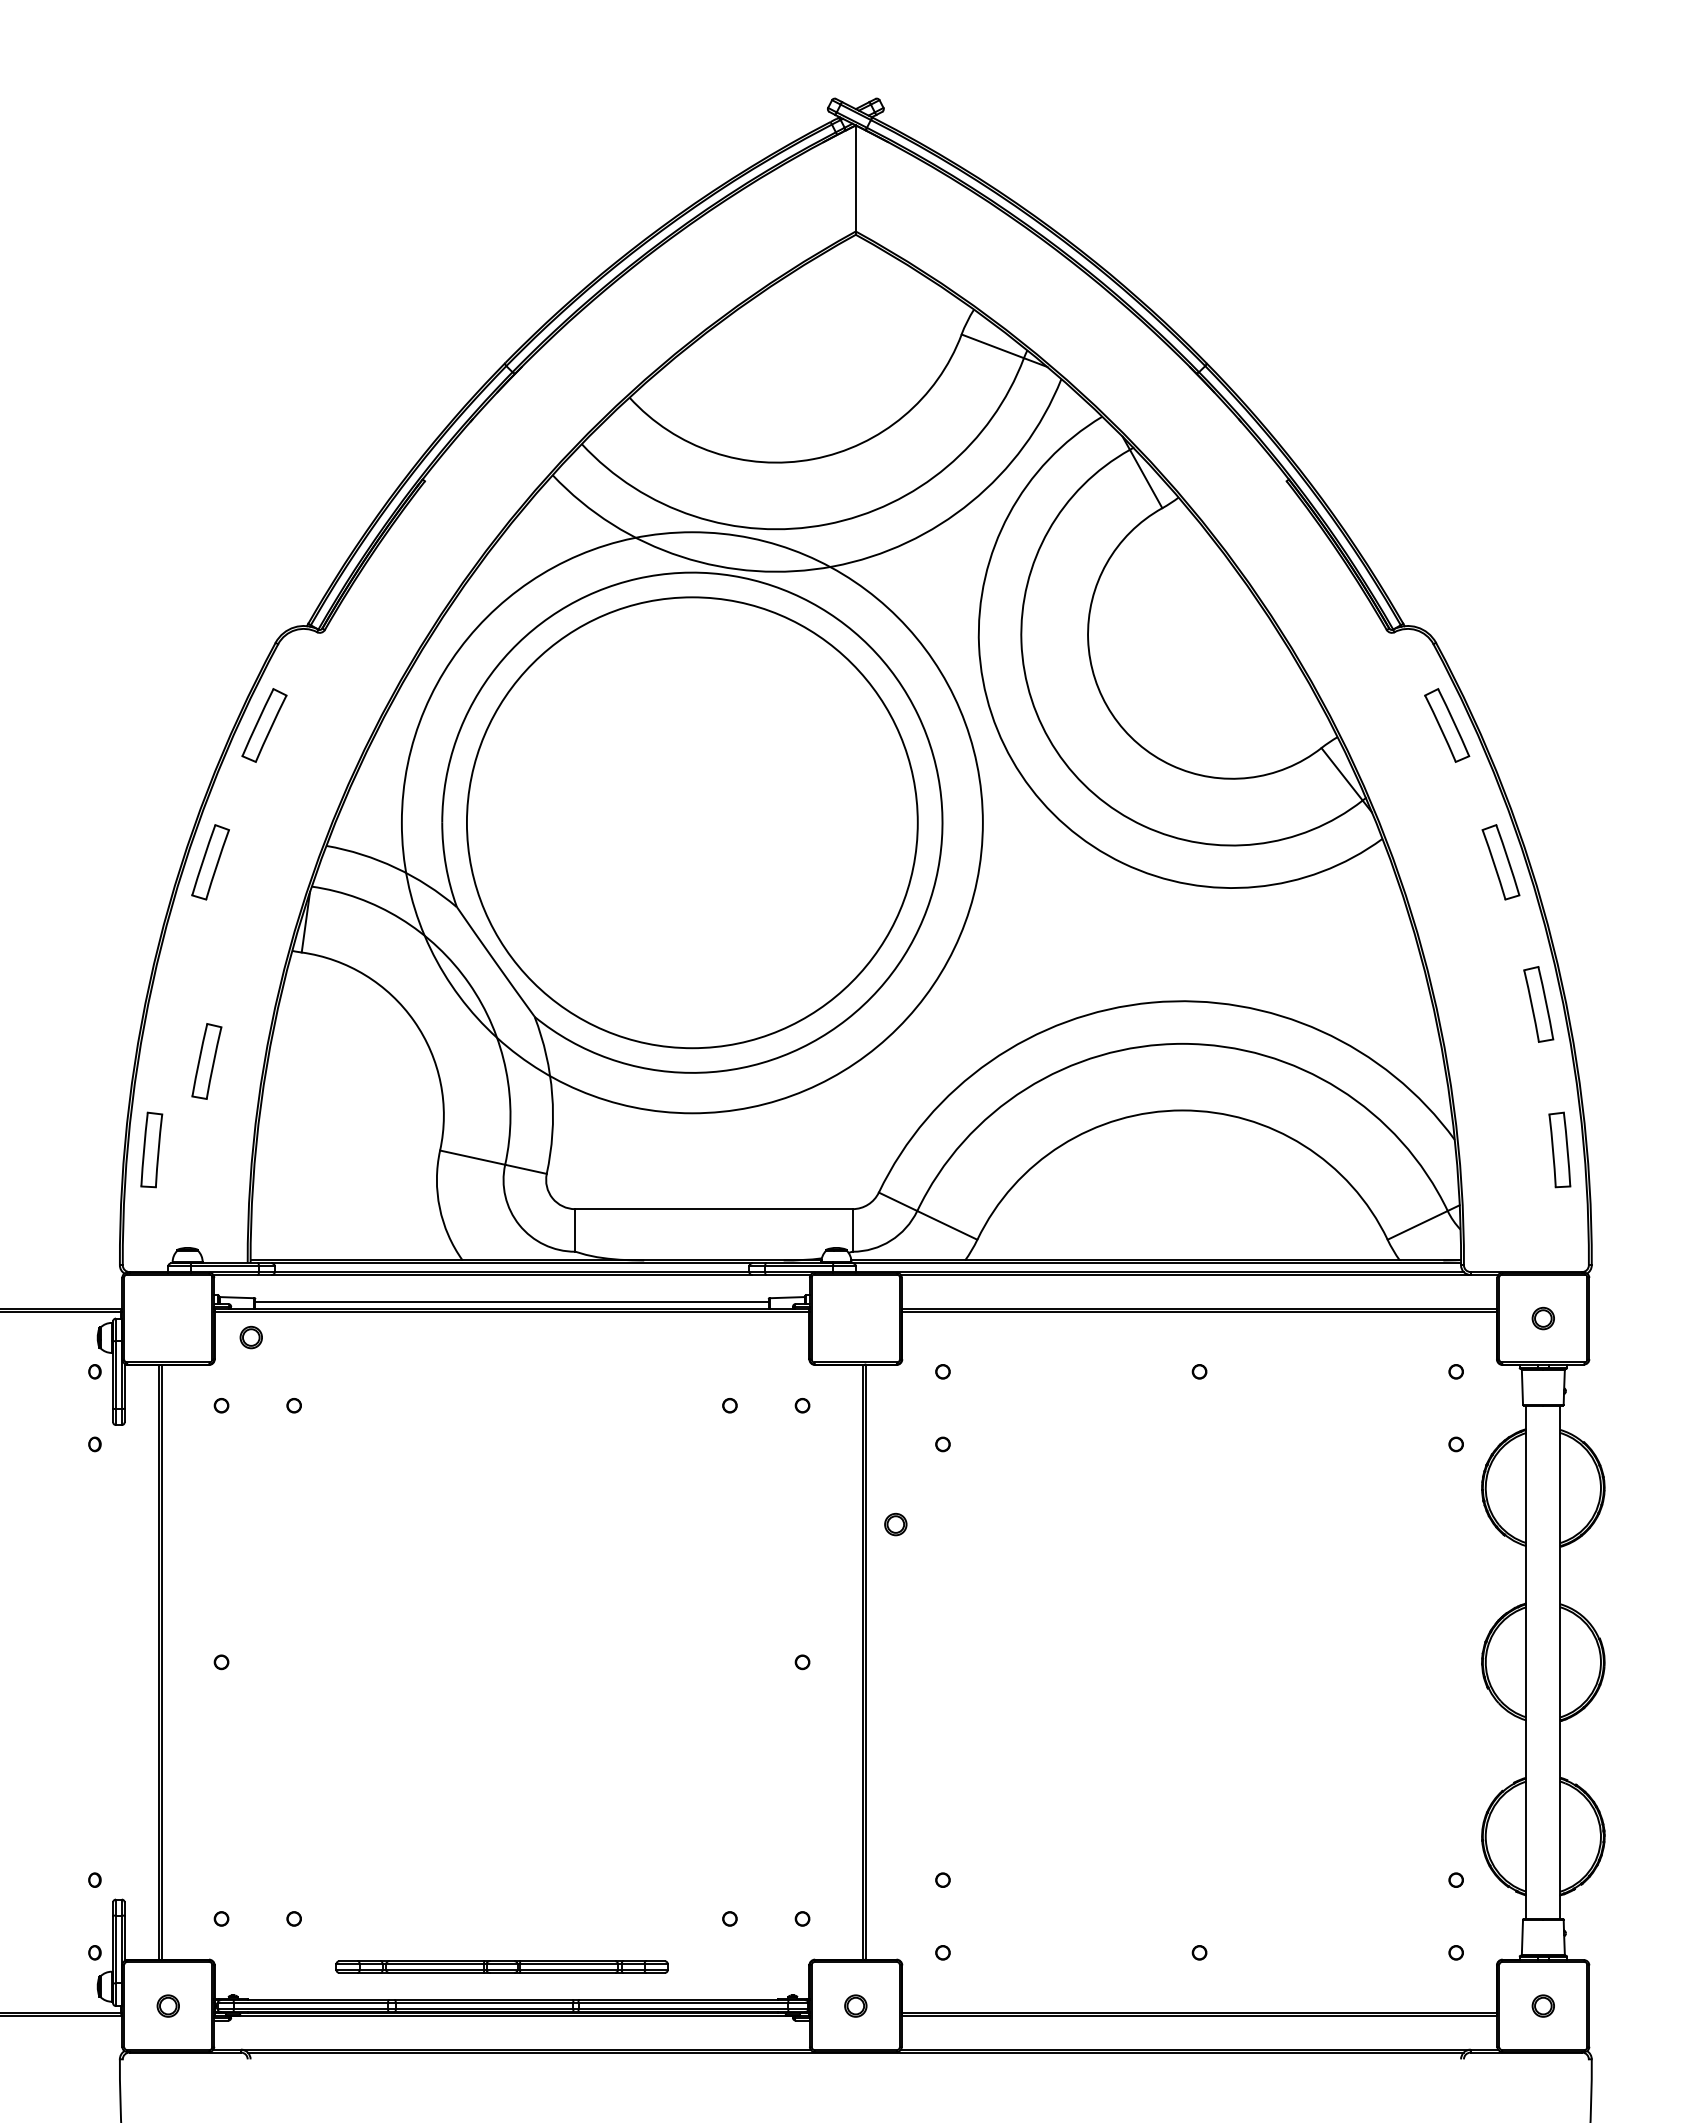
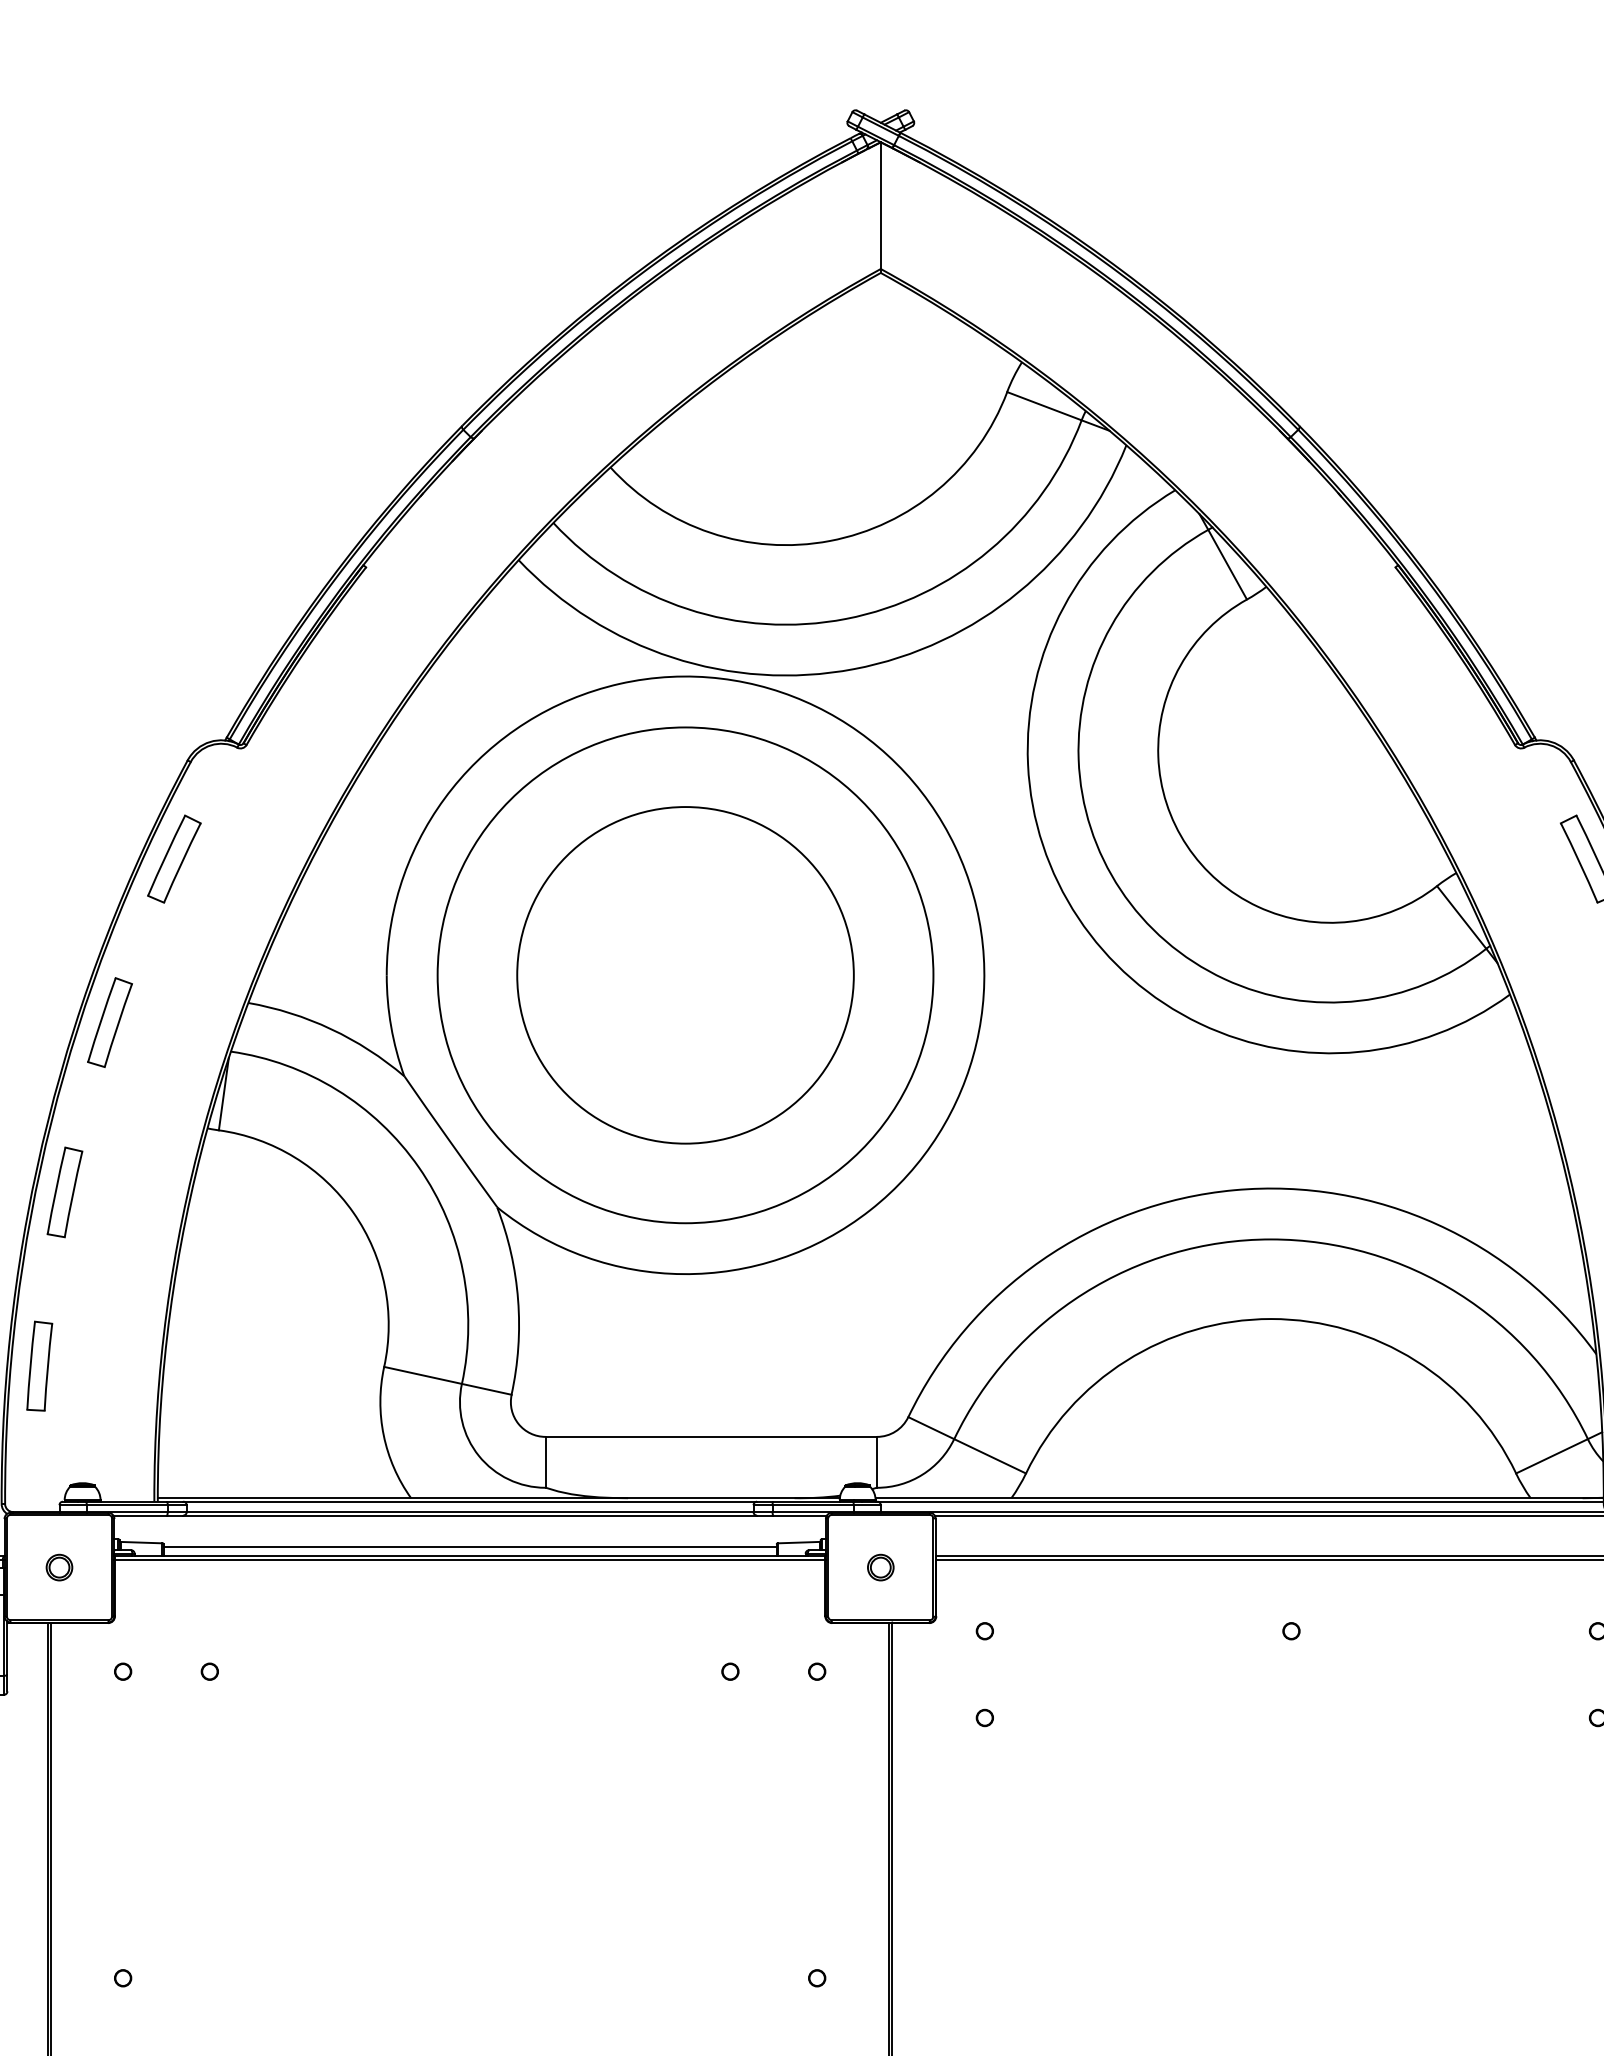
circle: (691, 822) -> (684, 975), size x0.71
circle: (692, 822) -> (685, 975), size x0.62
part: (206, 1061) -> (64, 1192), moved
part: (250, 1337) -> (58, 1567), moved
part: (895, 1524) -> (880, 1567), moved

